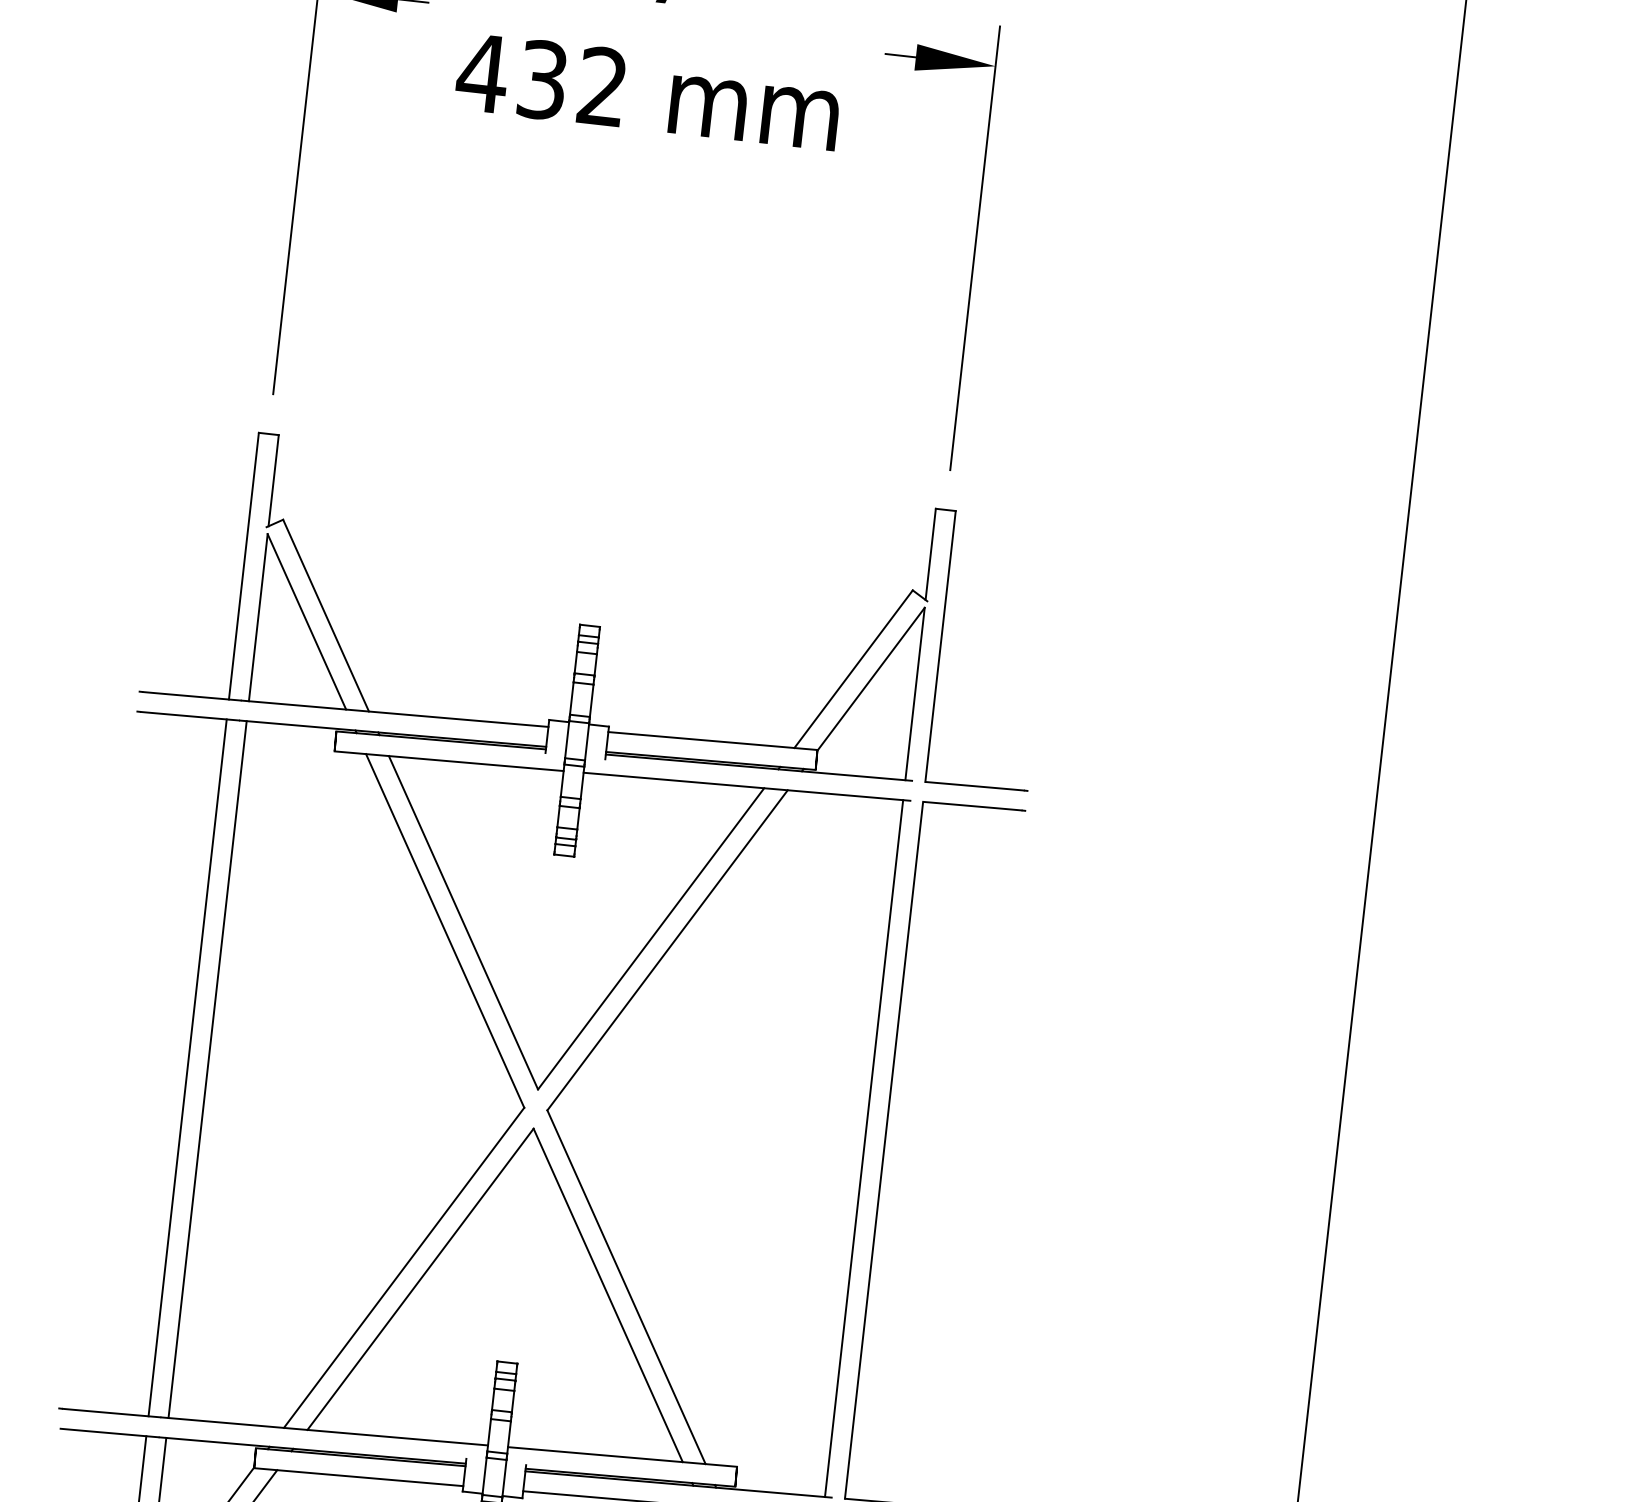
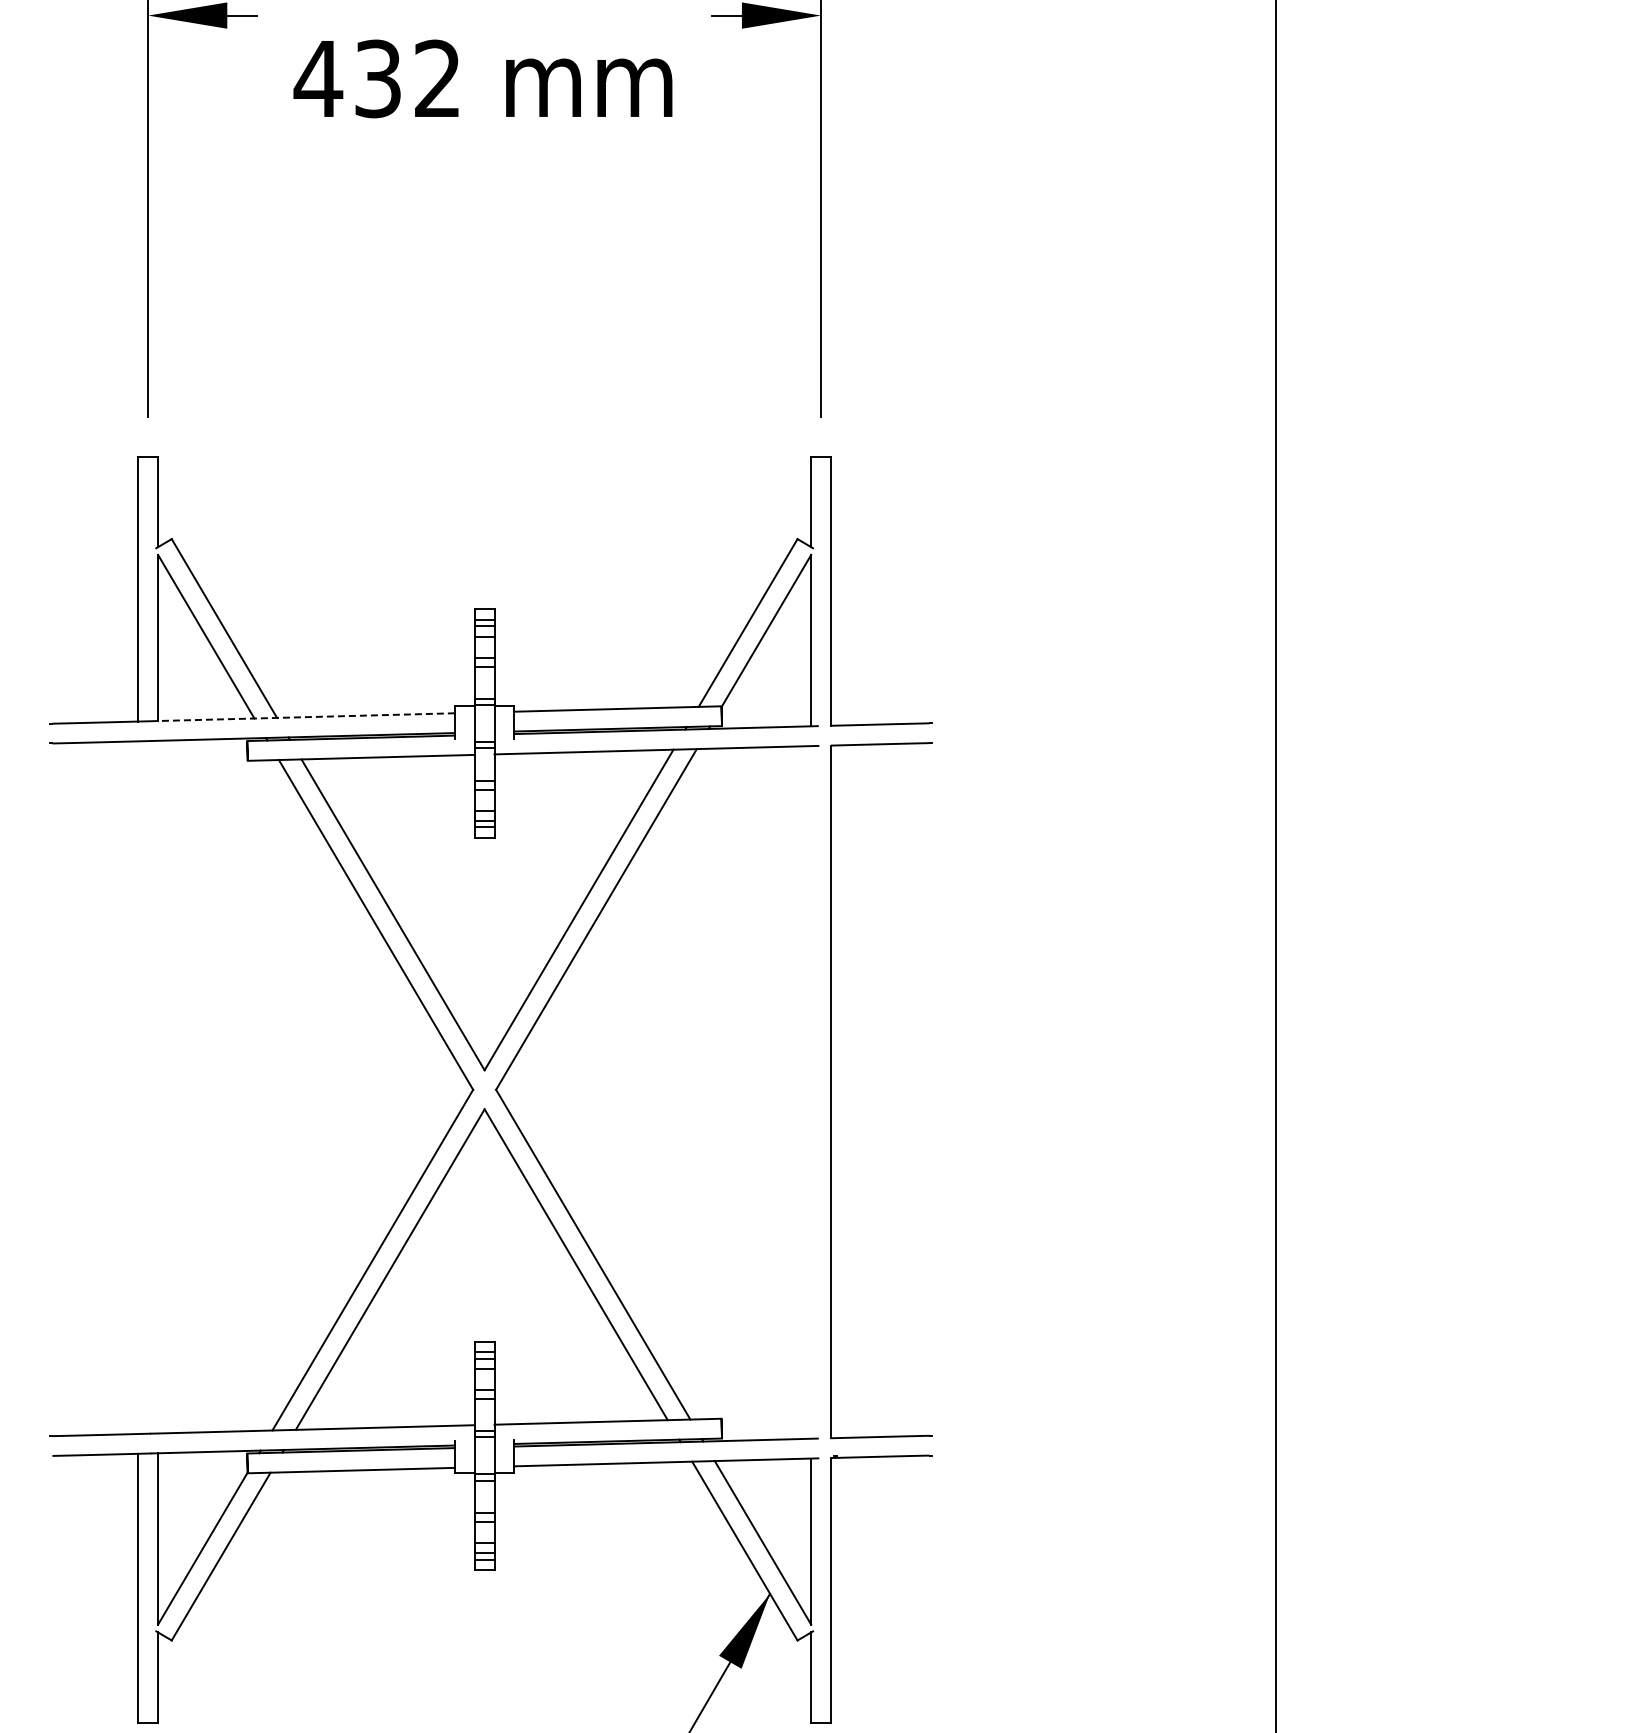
line: (395, 714) -> (303, 717), solid -> dashed
line: (187, 1067) -> (138, 1087), removed
line: (208, 1068) -> (158, 1086), removed
line: (864, 1148) -> (811, 1092), removed

